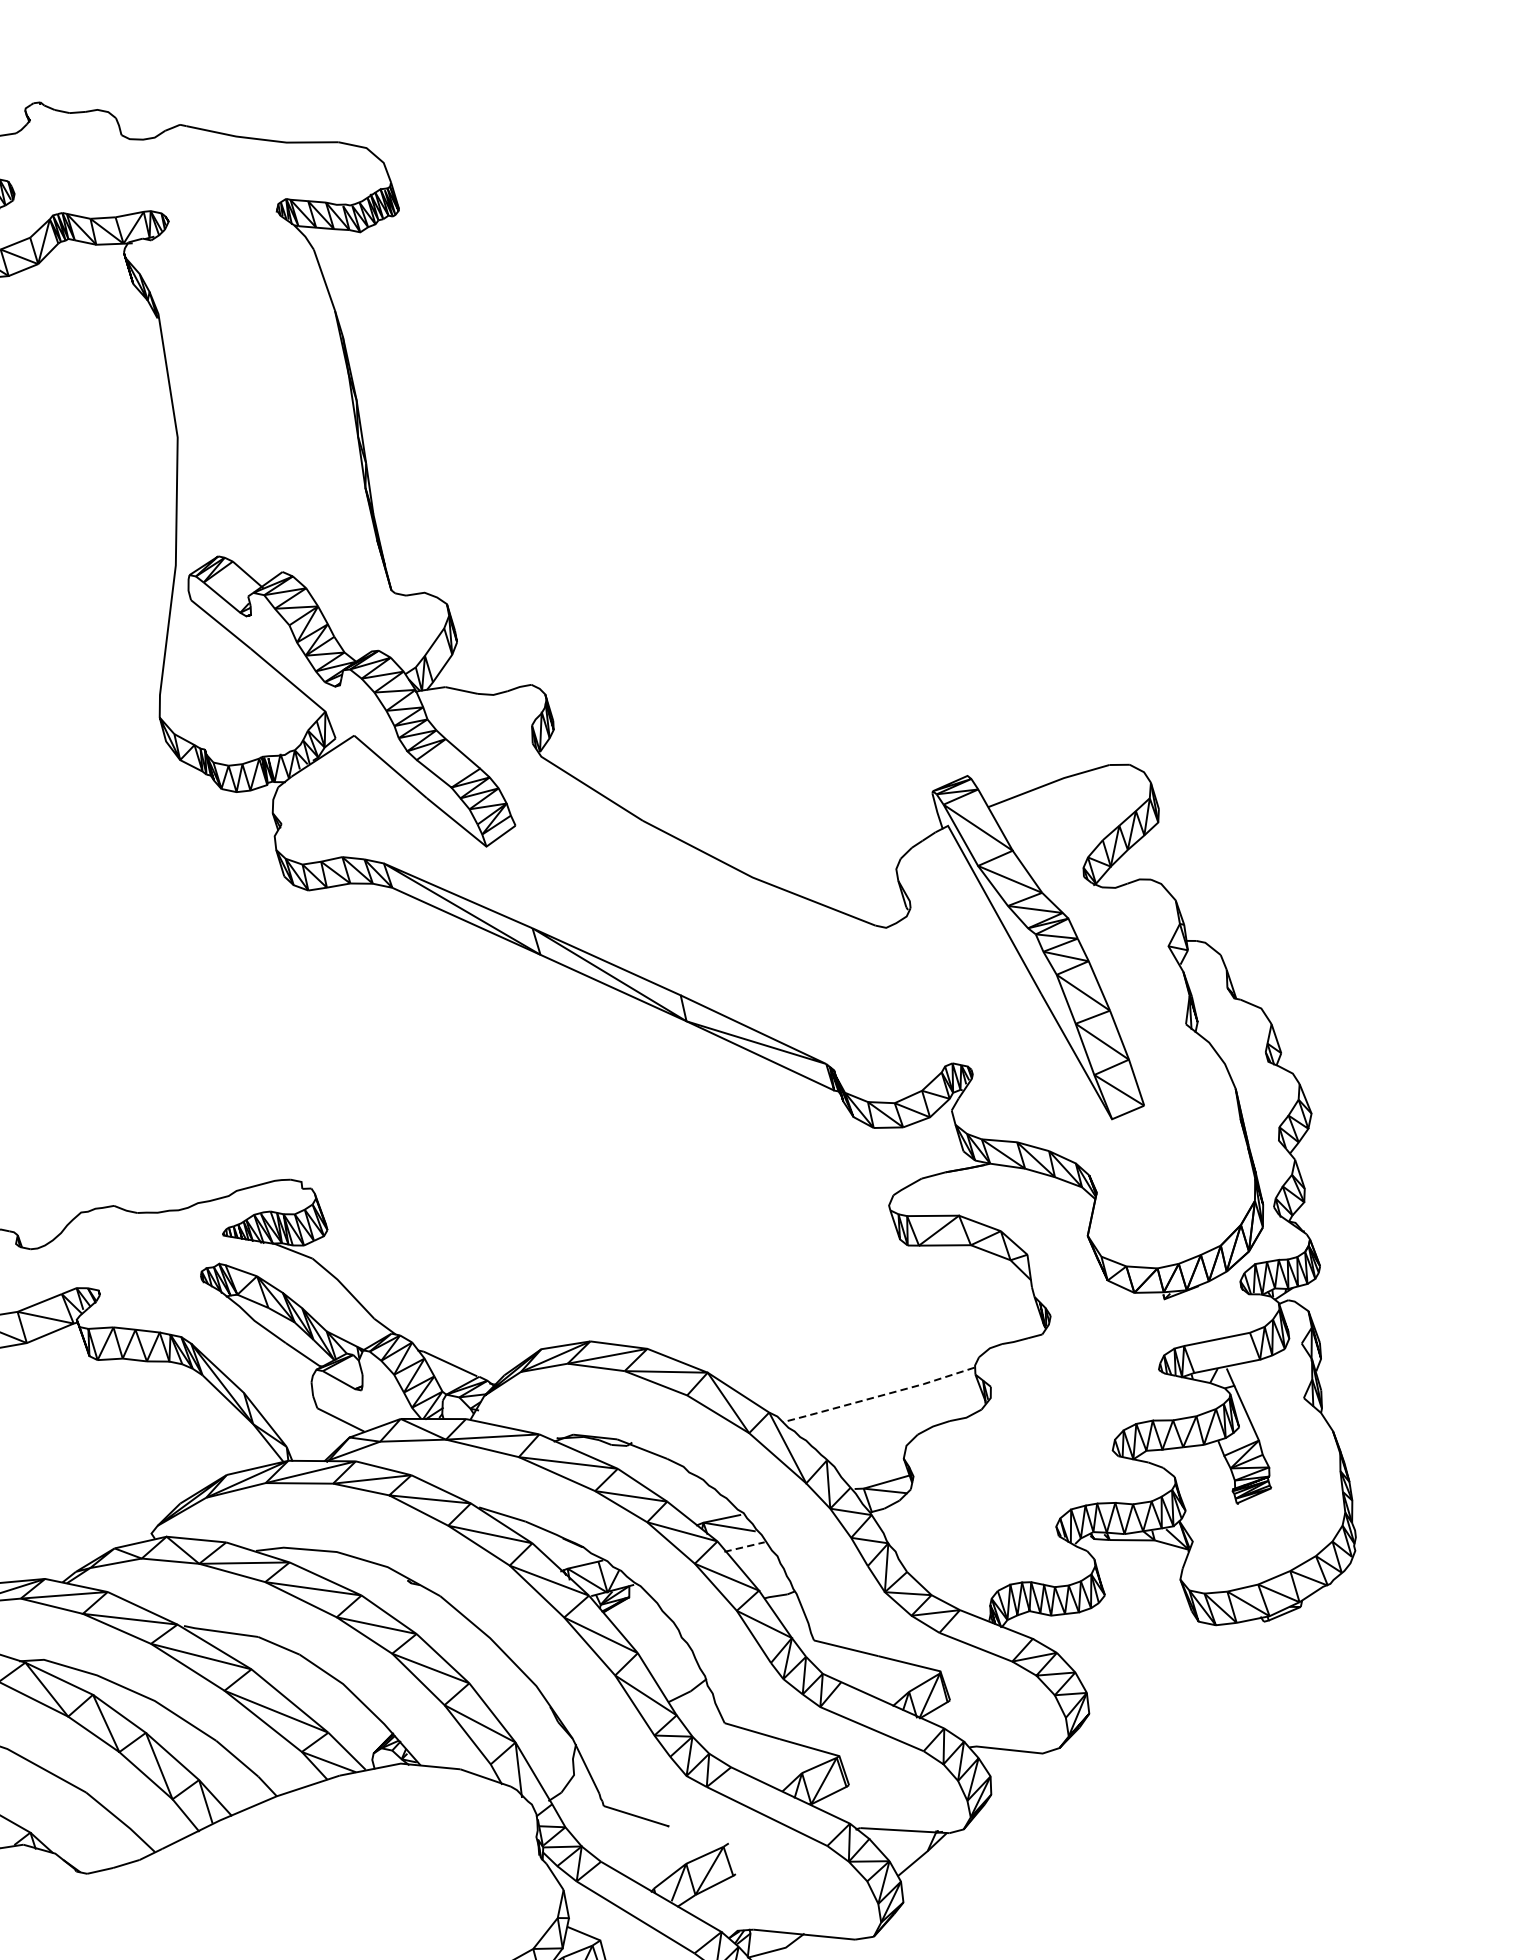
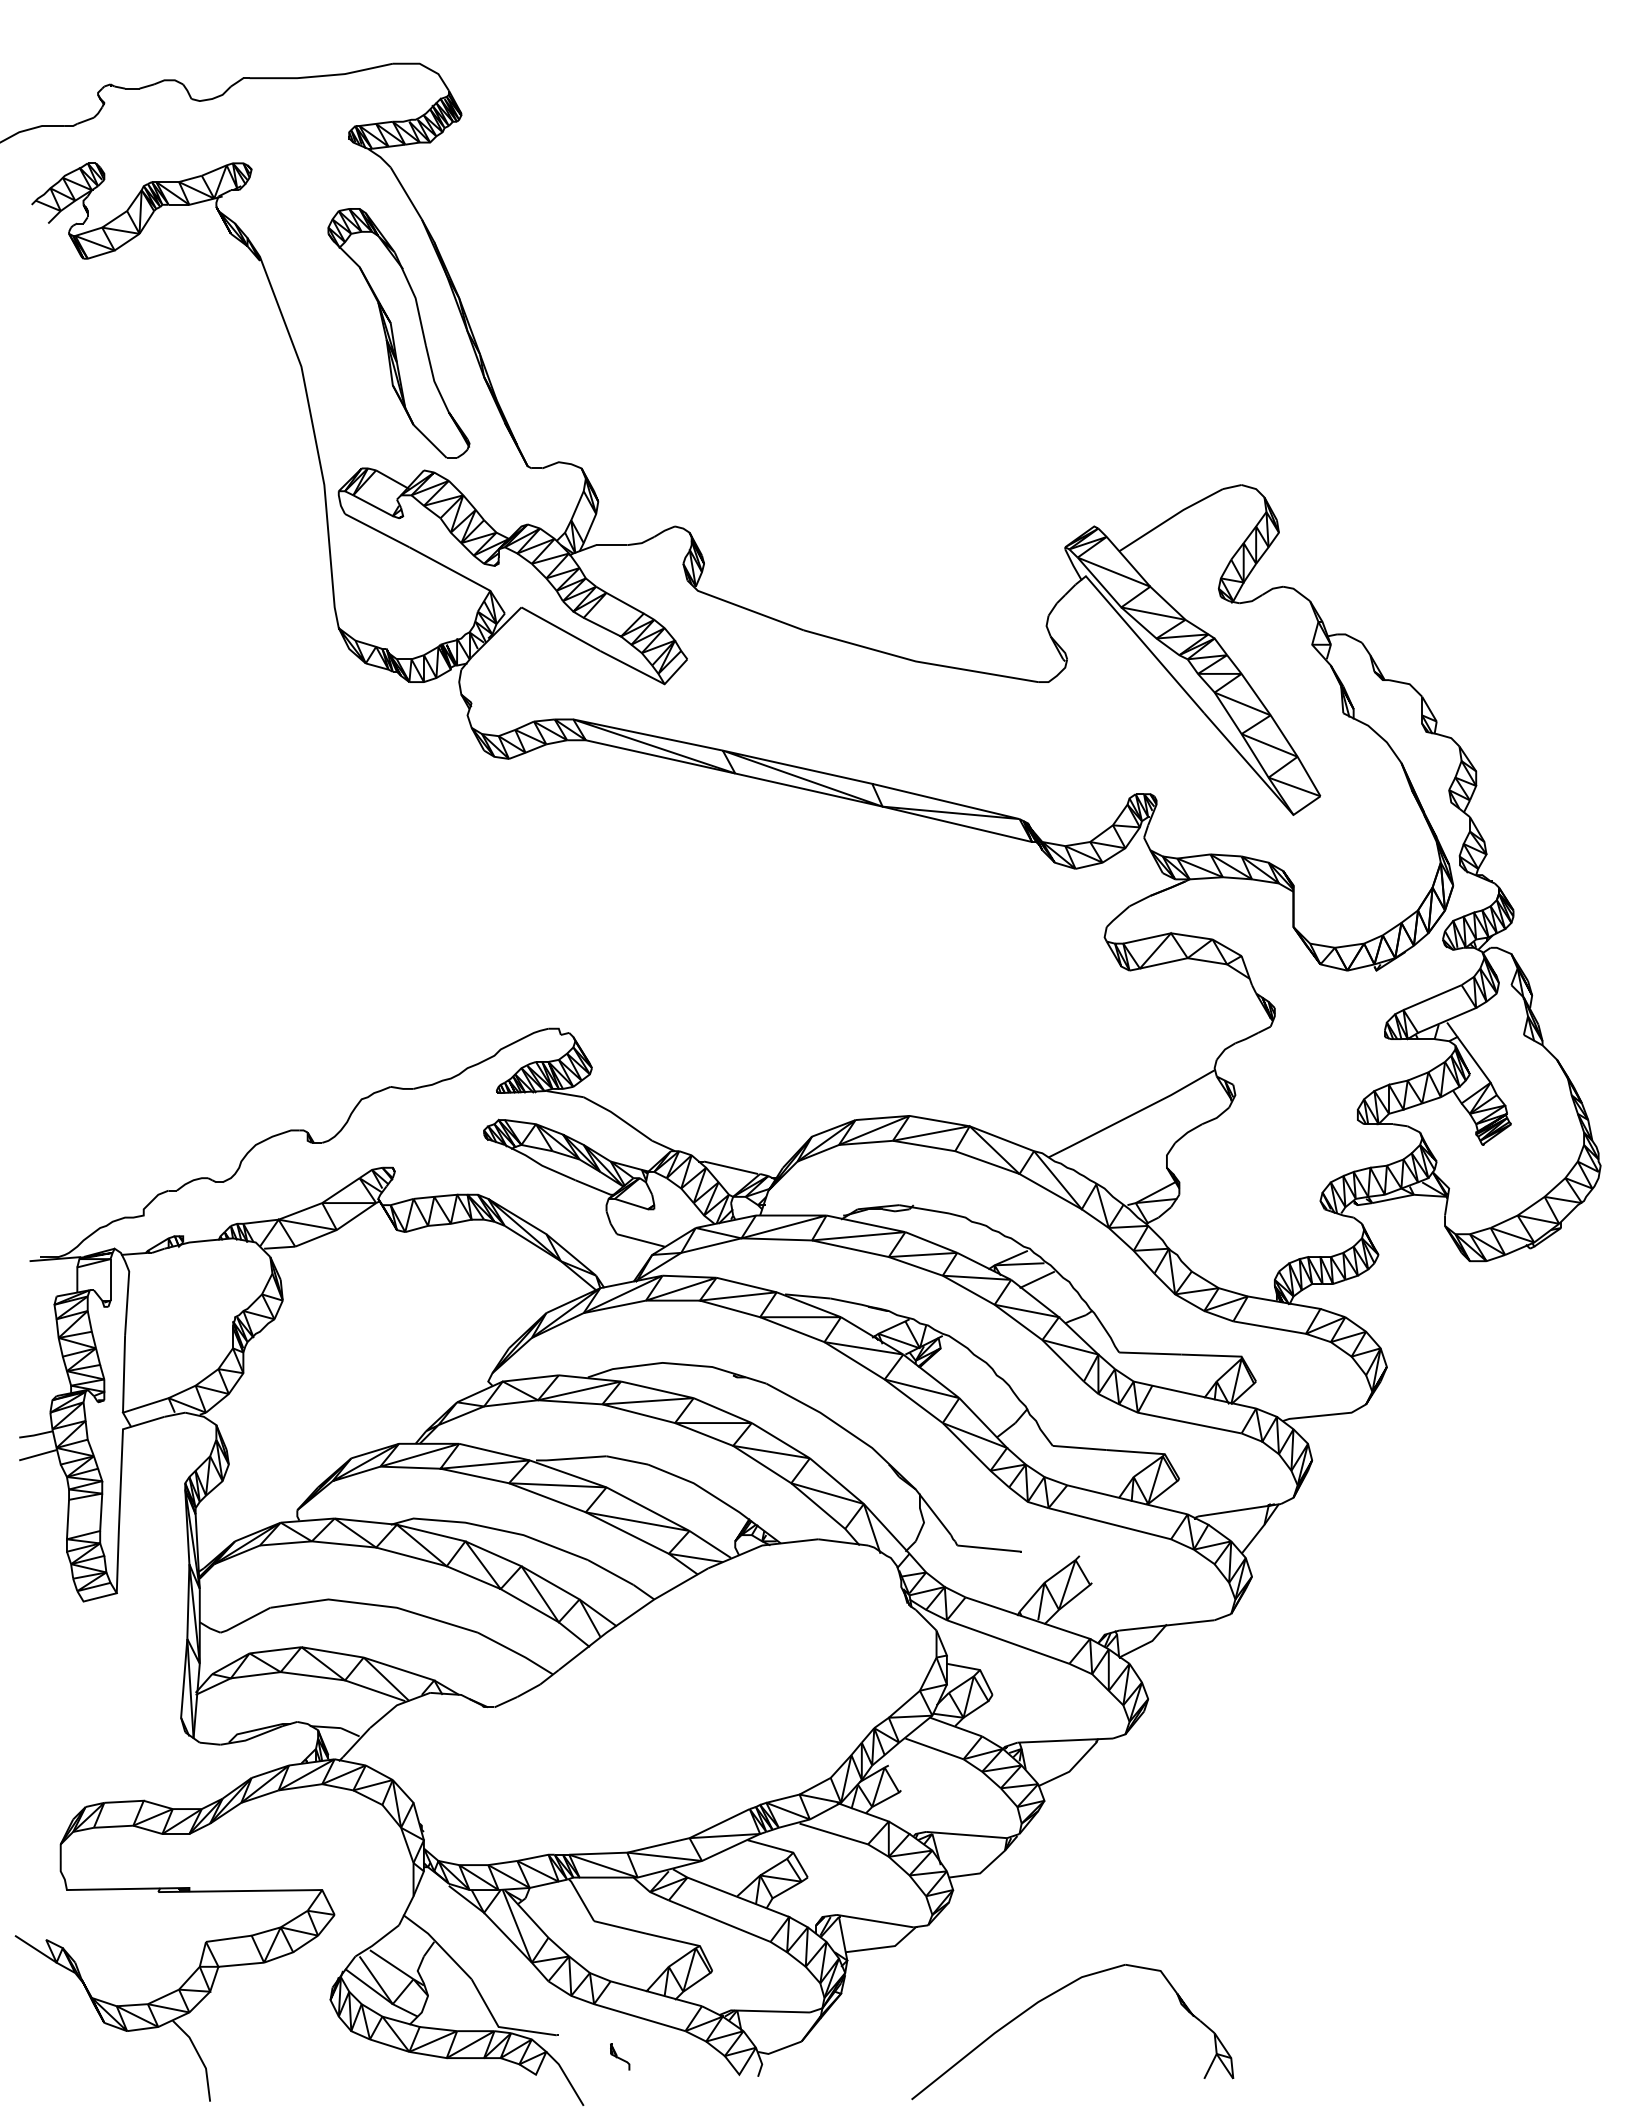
part: (285, 424) -> (398, 333), added
line: (879, 1396) -> (1132, 1115), dashed -> solid
line: (744, 1546) -> (1037, 1279), dashed -> solid

